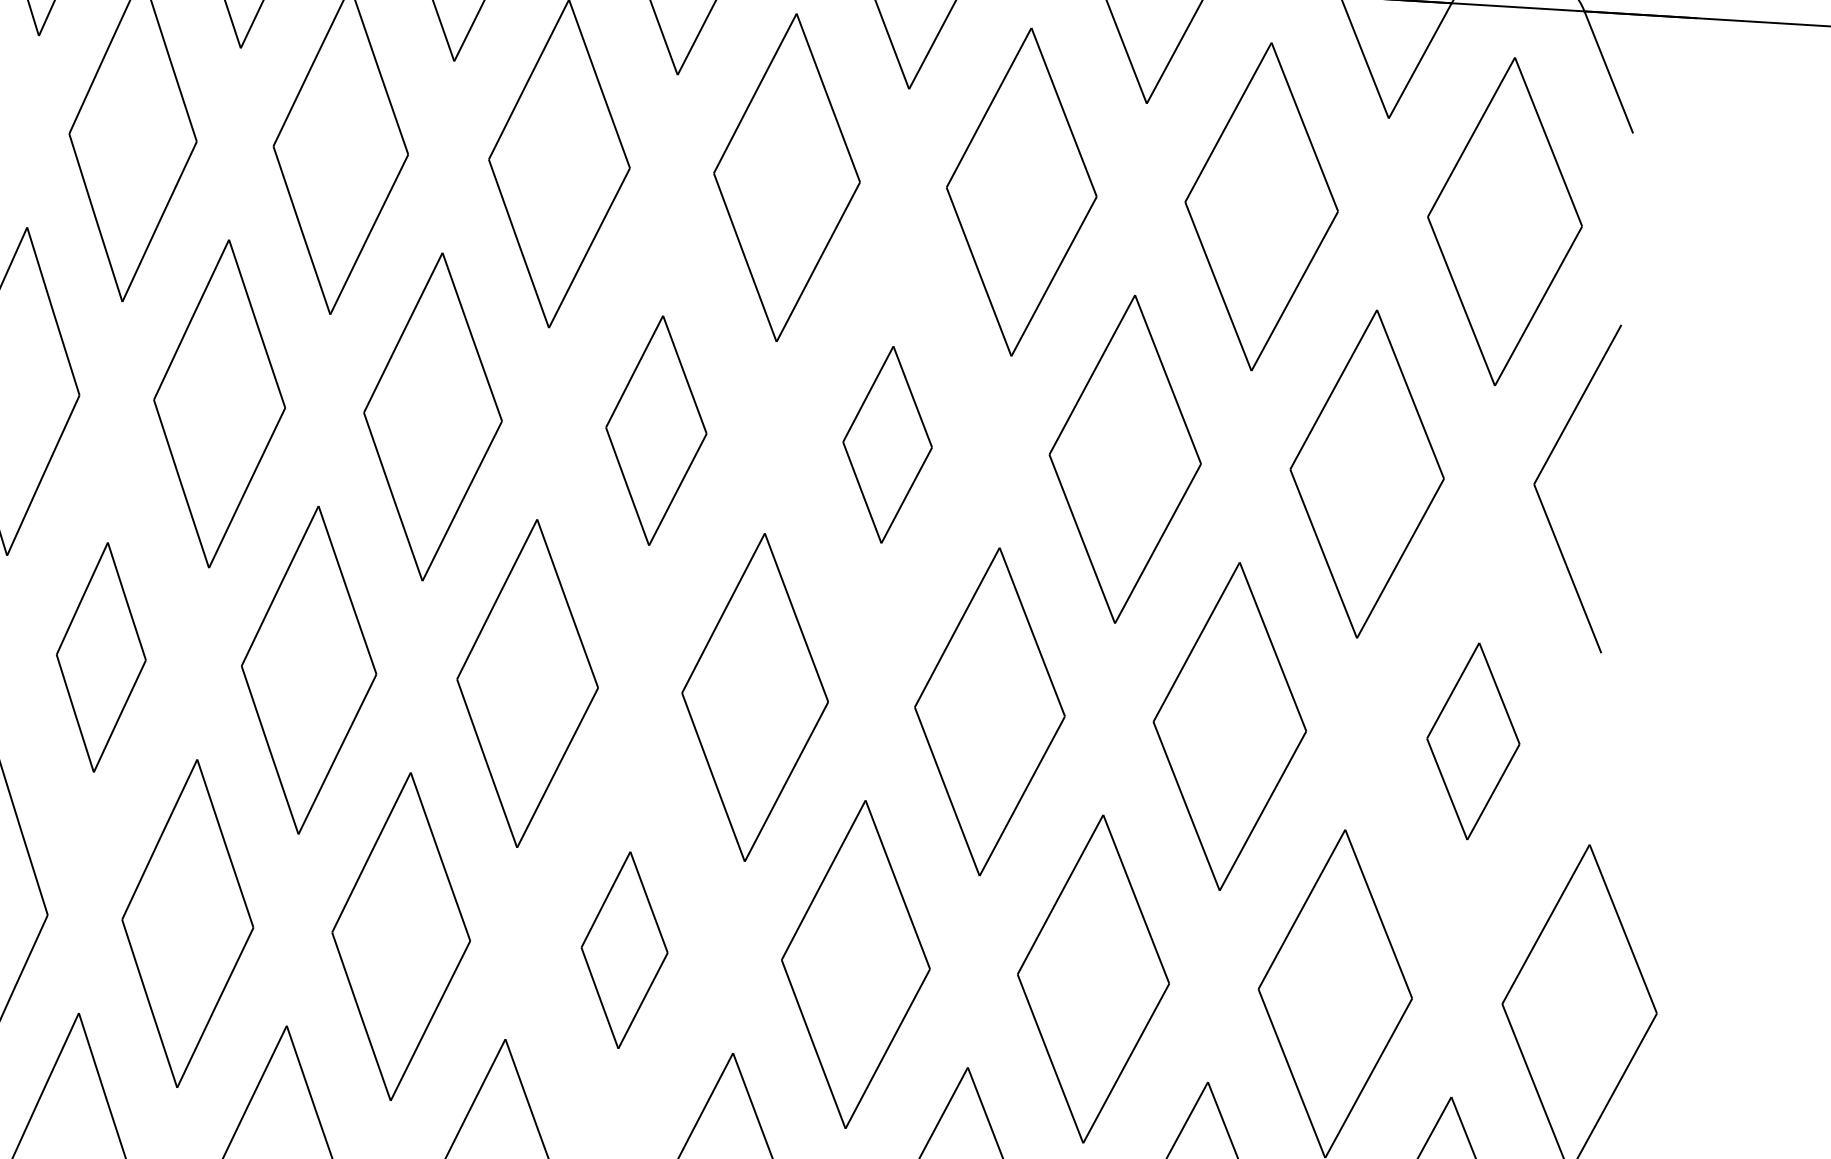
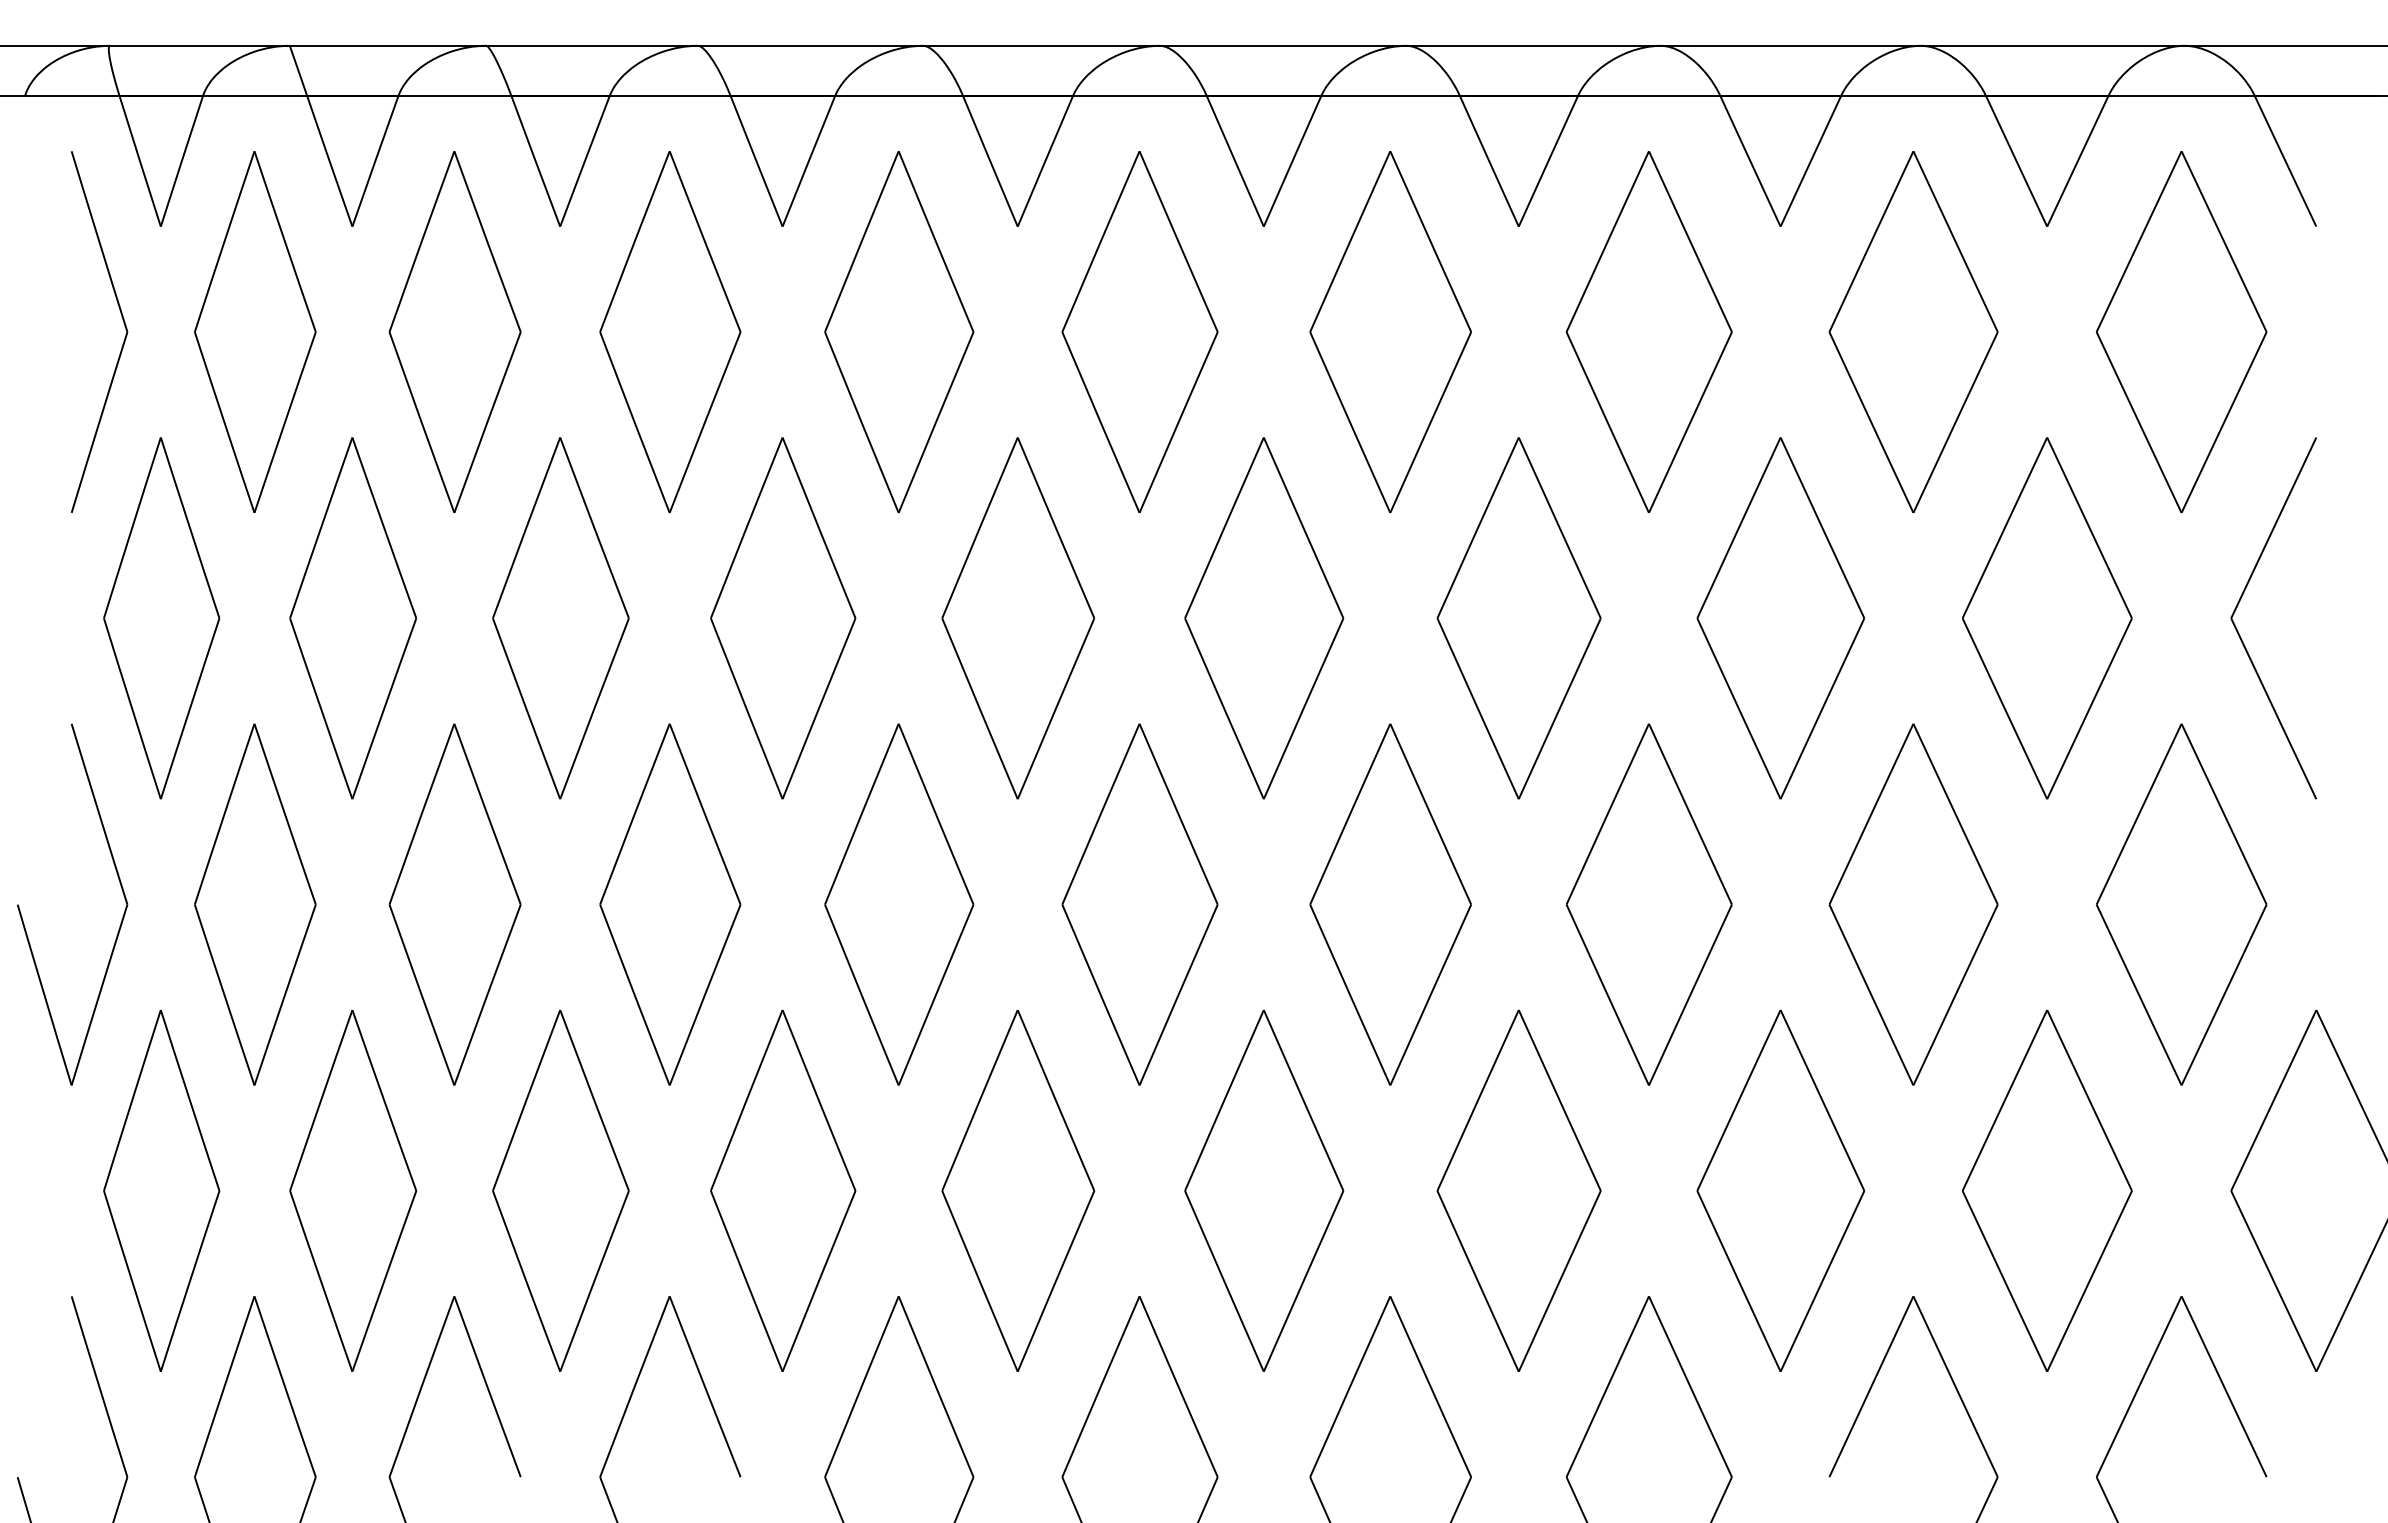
part: (656, 430) -> (1264, 618), size x1.43
part: (887, 444) -> (1518, 618), size x1.67
part: (101, 657) -> (670, 904), size x1.43
part: (1473, 741) -> (2181, 904), size x1.67
part: (624, 950) -> (1264, 1190), size x1.67

